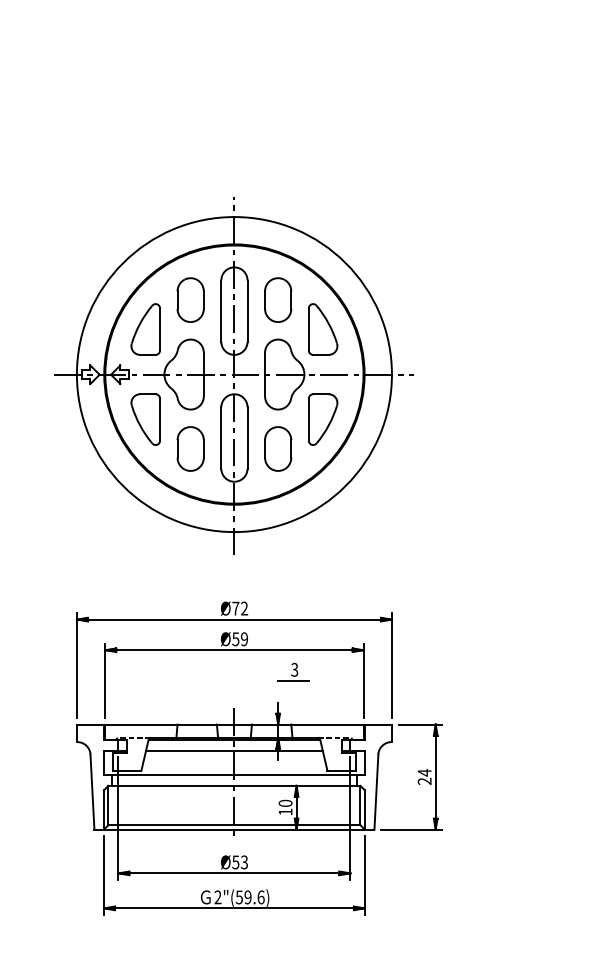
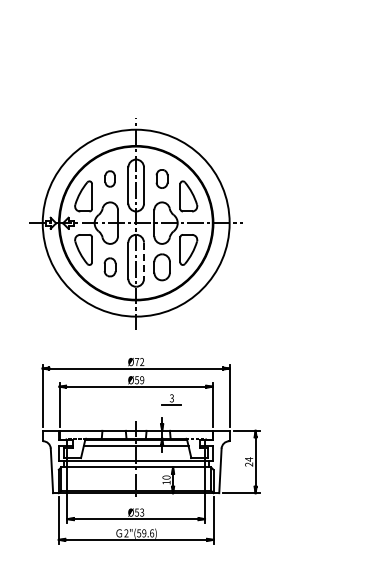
part: (189, 299) -> (109, 178), size x0.6
part: (277, 299) -> (161, 178), size x0.7
line: (246, 439) -> (143, 261), solid -> dashed
part: (189, 449) -> (109, 267), size x0.7

